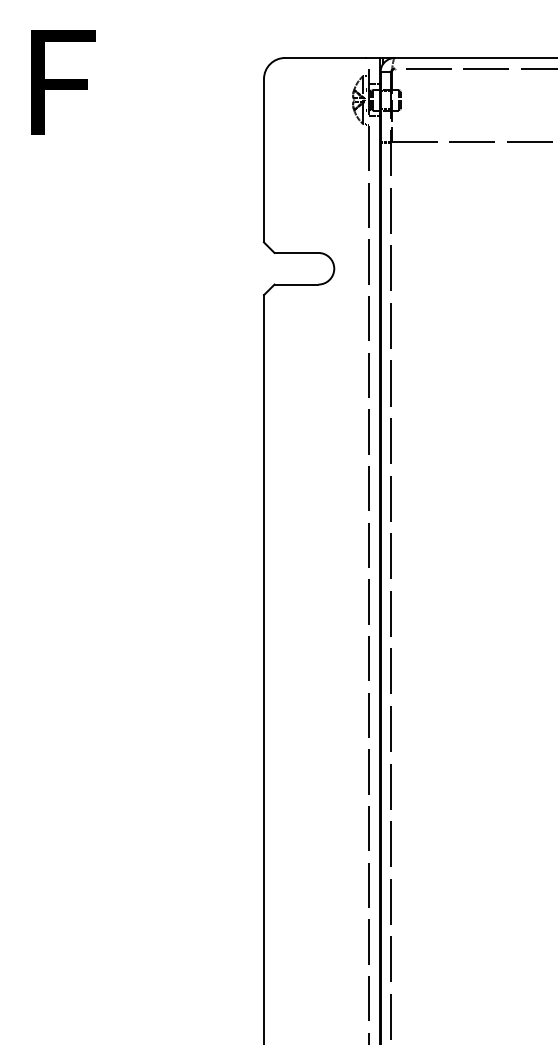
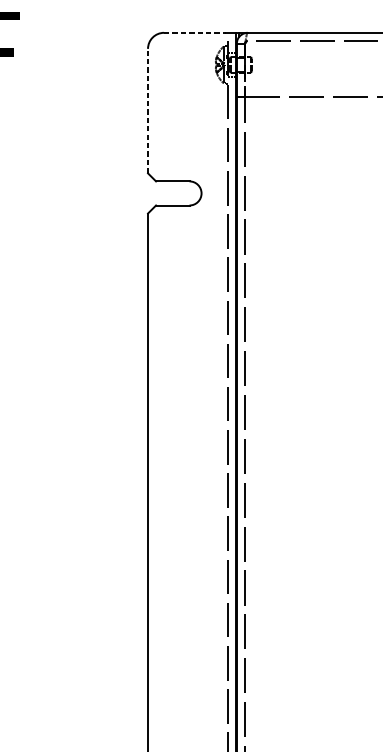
line: (325, 57) -> (194, 32), solid -> dashed
line: (264, 160) -> (148, 110), solid -> dashed

